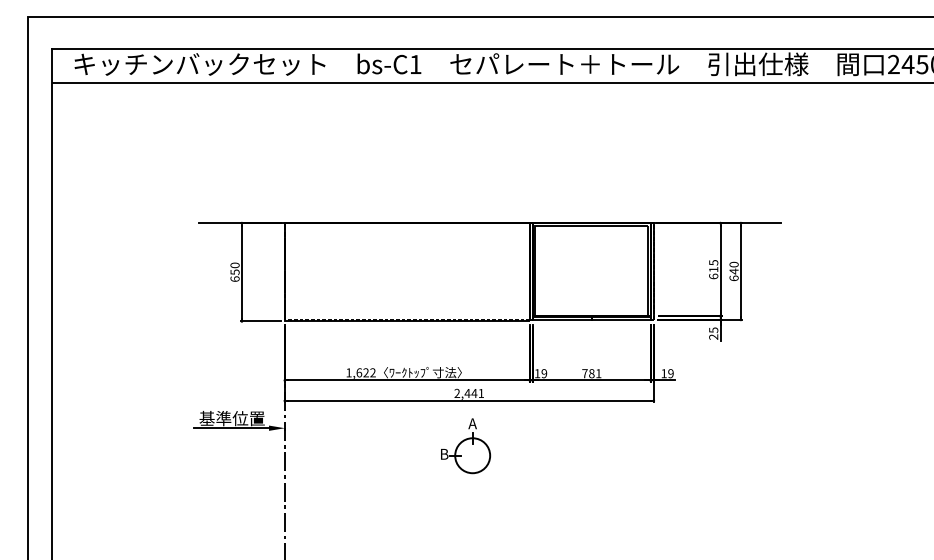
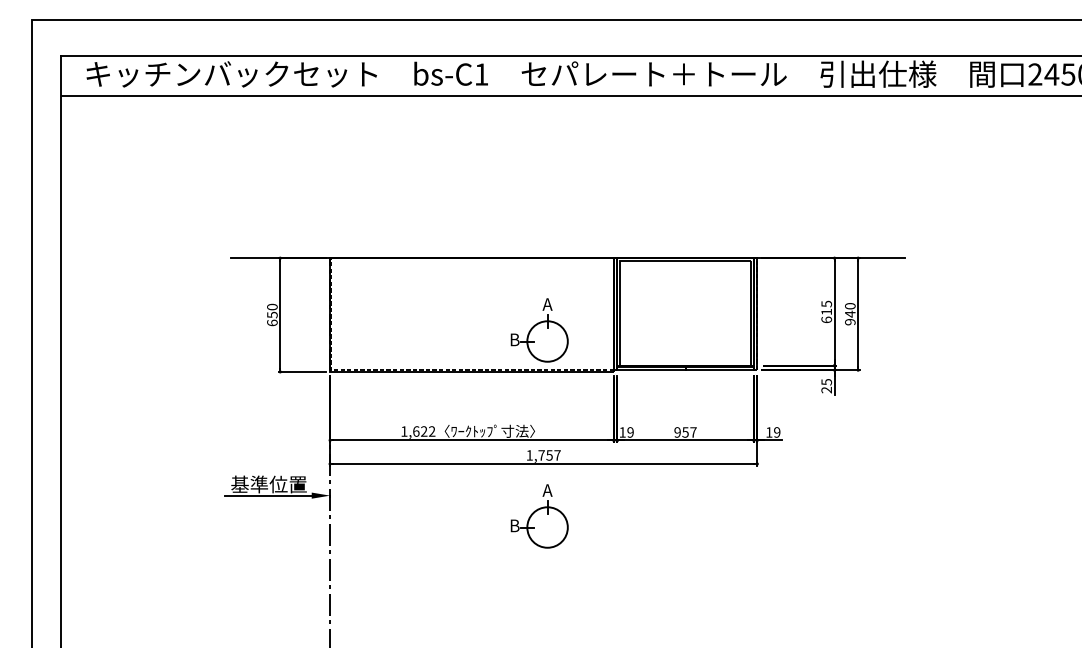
text: (734, 277) -> (850, 321), 640 -> 940
part: (465, 285) -> (539, 330), added
text: (591, 373) -> (685, 432), 781 -> 957
text: (469, 393) -> (543, 455), 2,441 -> 1,757

